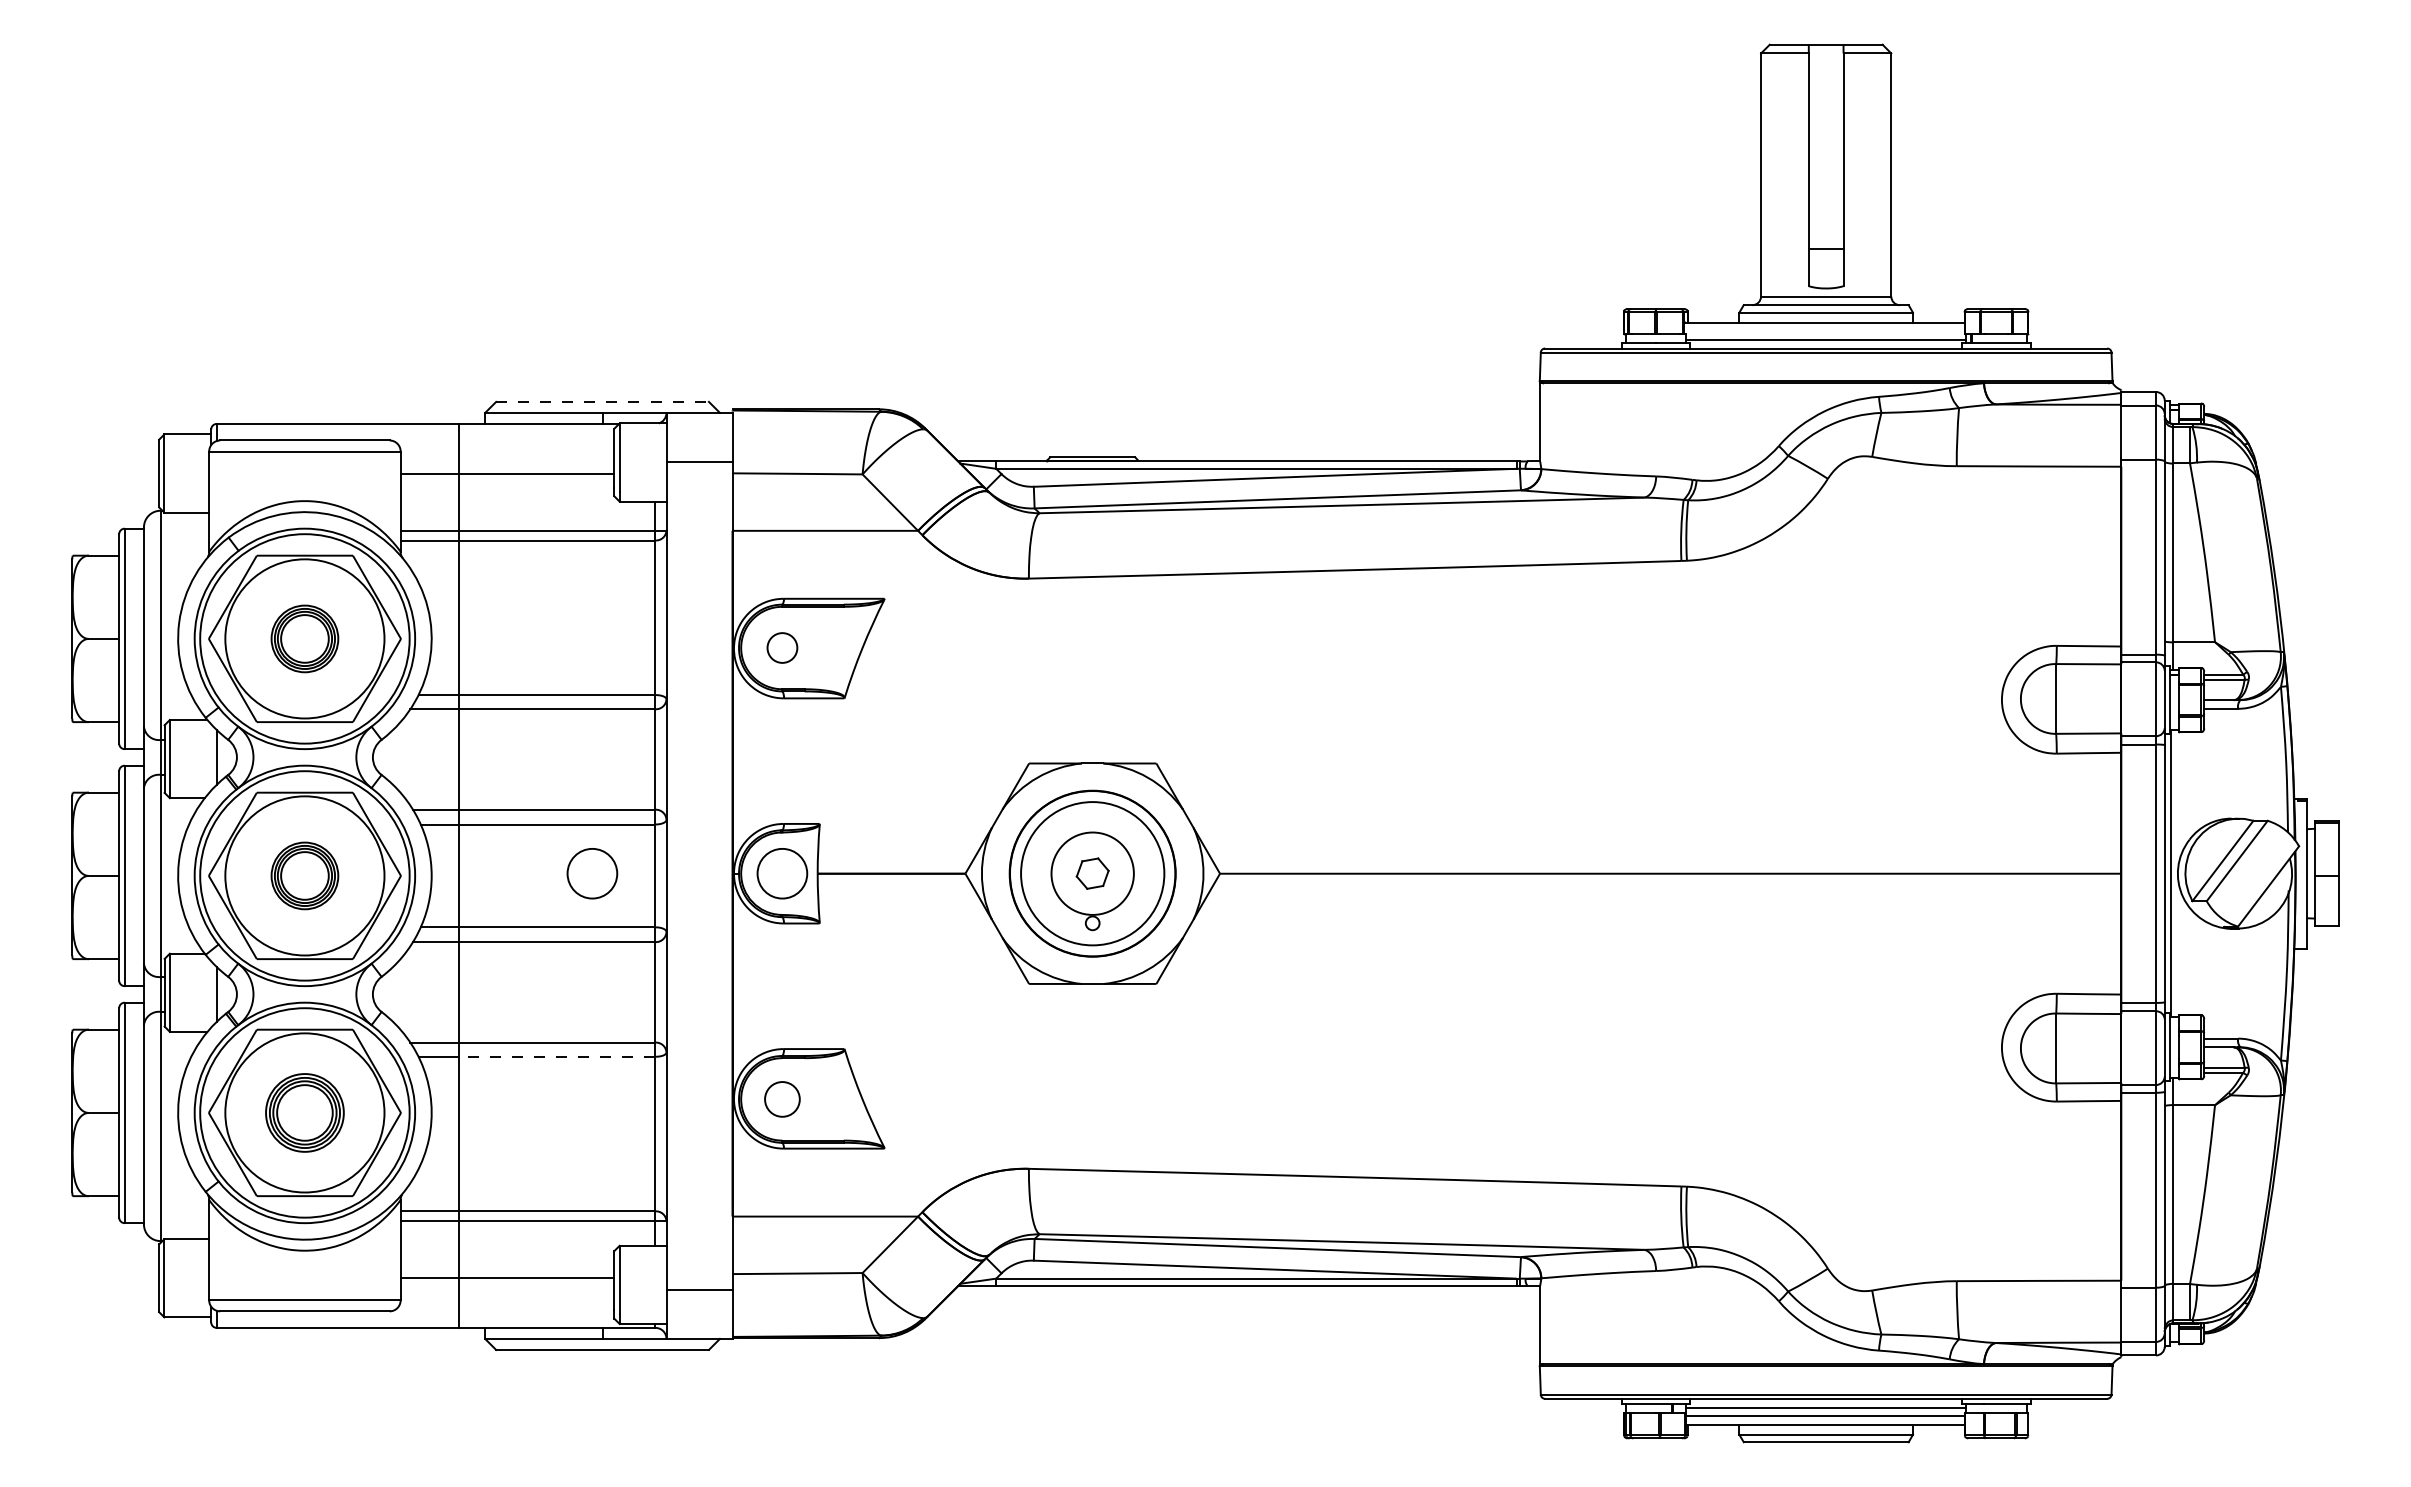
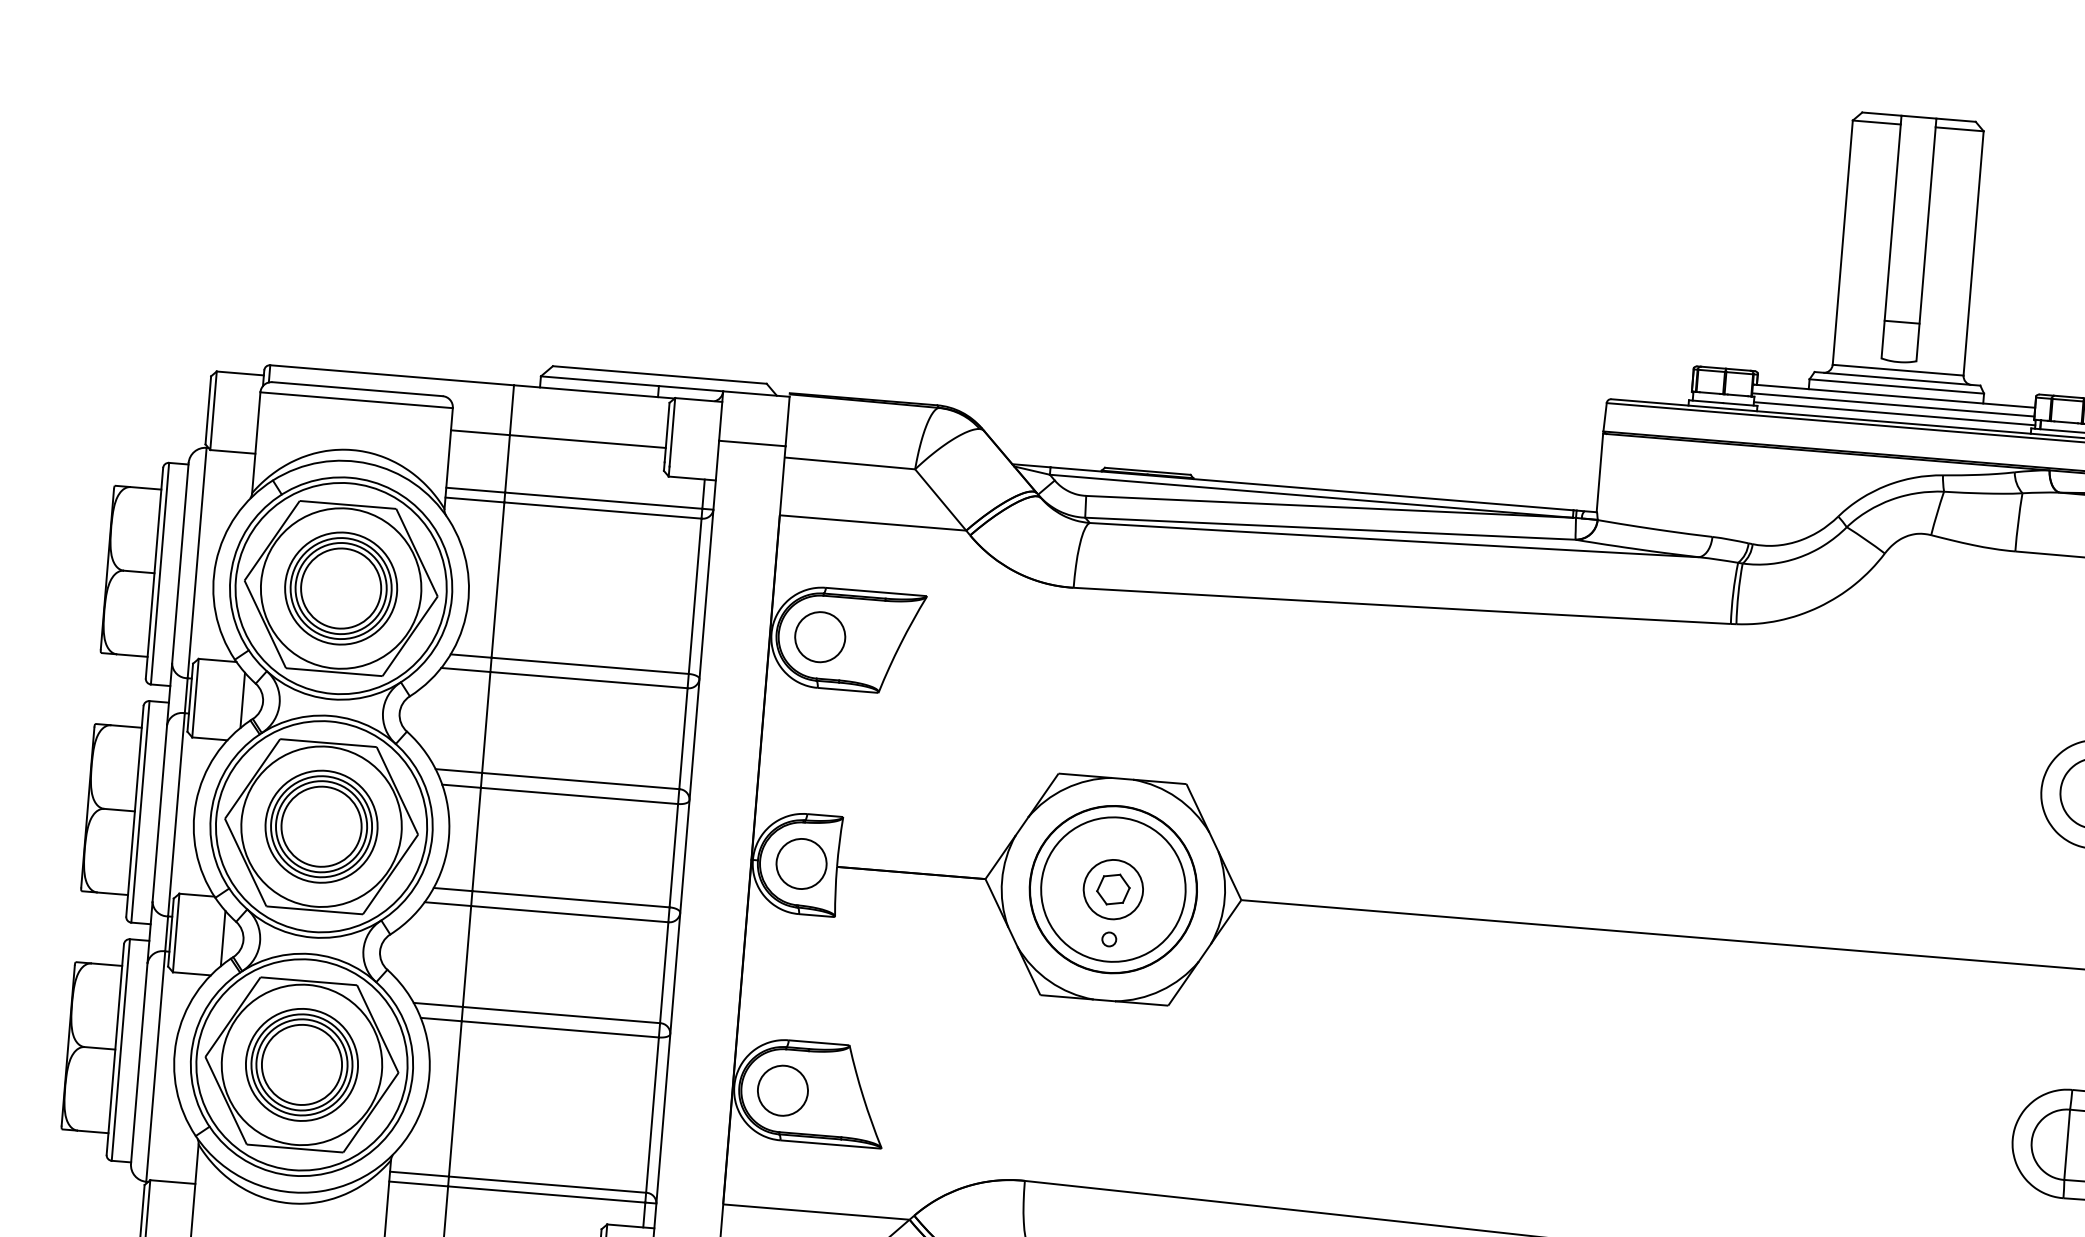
line: (1823, 331) -> (1892, 405), added
line: (603, 401) -> (660, 374), dashed -> solid
part: (304, 638) -> (340, 588), size x1.67
circle: (782, 647) -> (820, 636), size x1.67
circle: (592, 873) -> (610, 848), removed
circle: (1092, 873) -> (1113, 889), size x0.71
part: (304, 875) -> (321, 826), size x1.67
line: (556, 1056) -> (559, 1028), dashed -> solid
circle: (782, 1099) -> (783, 1090), size x1.43
part: (304, 1112) -> (301, 1064), size x1.43

